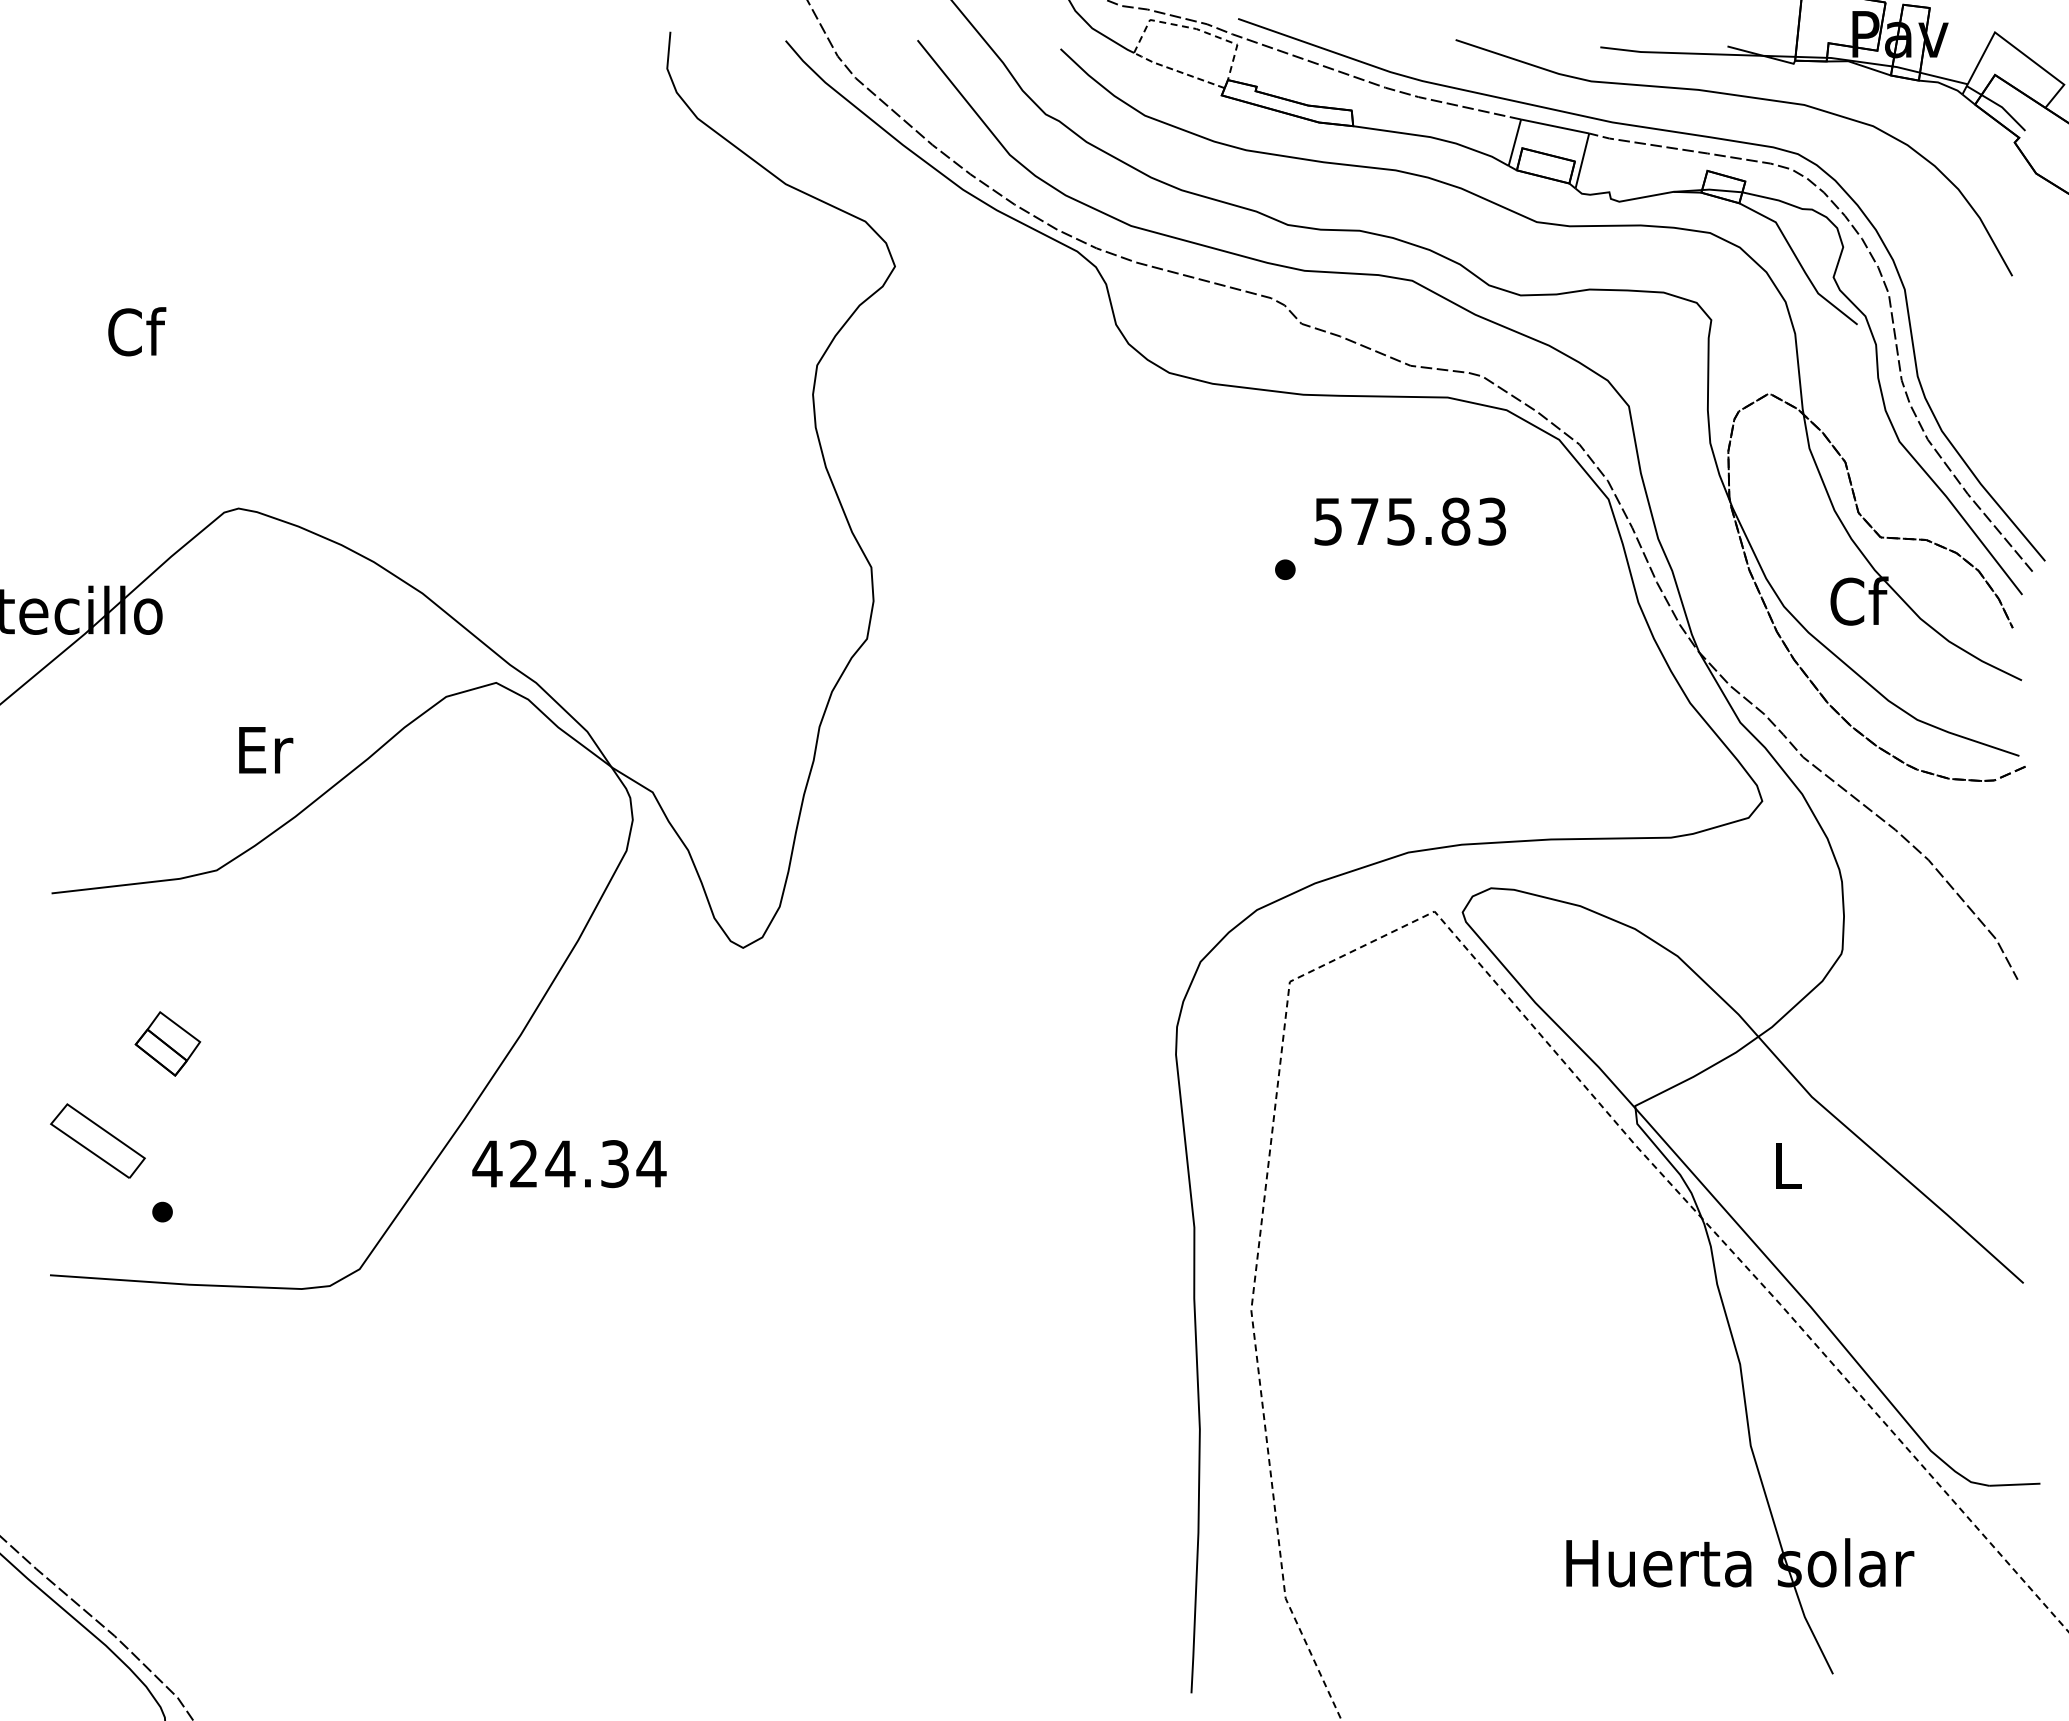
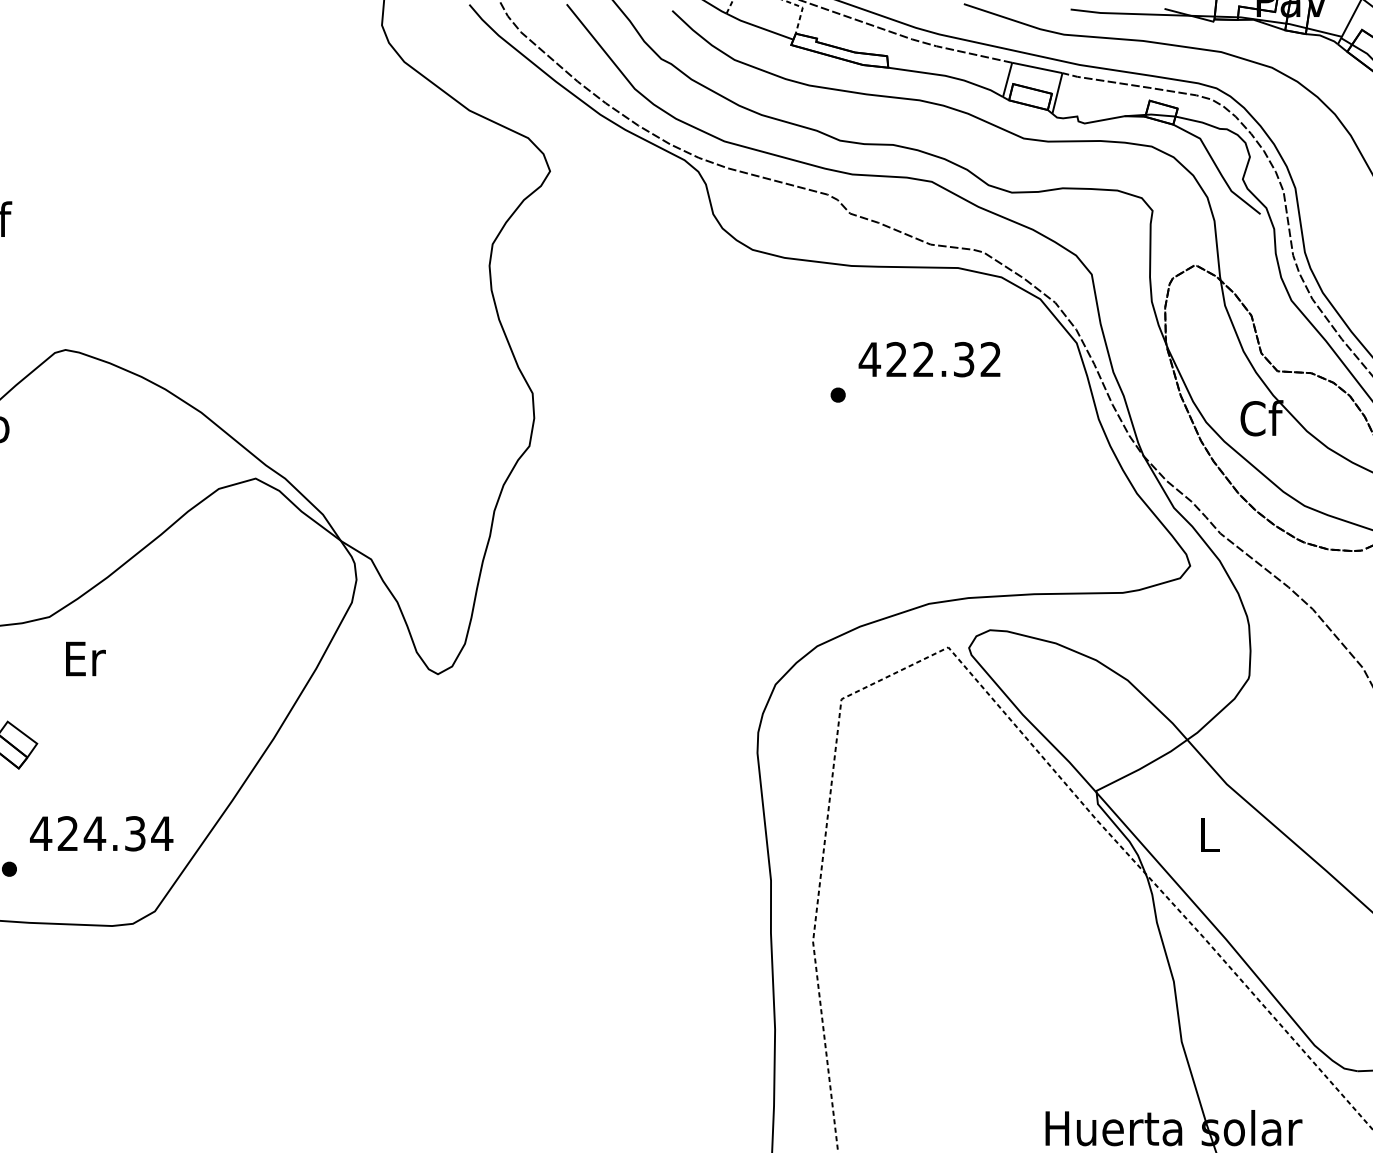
line: (1177, 71) -> (758, 27), dashed -> solid
text: (1409, 521) -> (929, 359), 575.83 -> 422.32
text: (266, 750) -> (86, 659), moved
text: (569, 1164) -> (101, 834), moved

